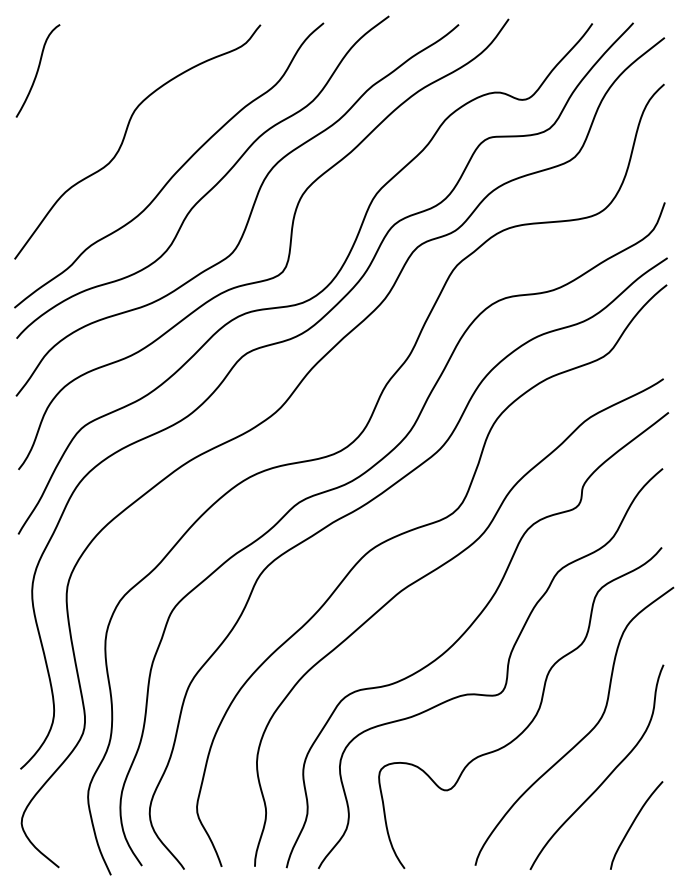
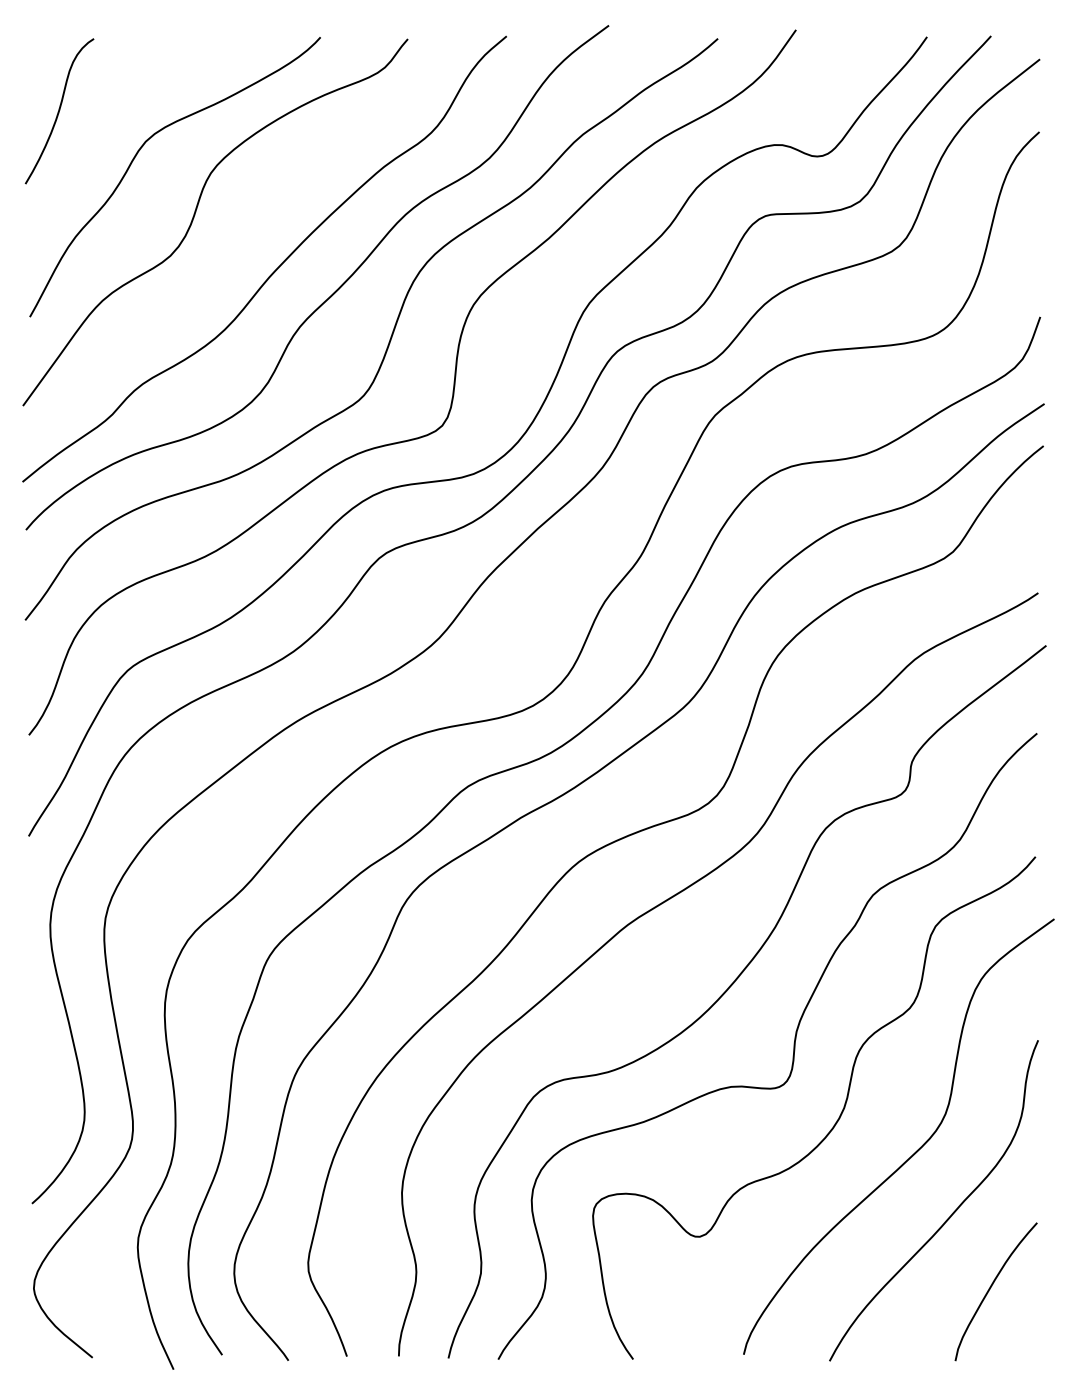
curve: (87, 100) -> (136, 157), added

